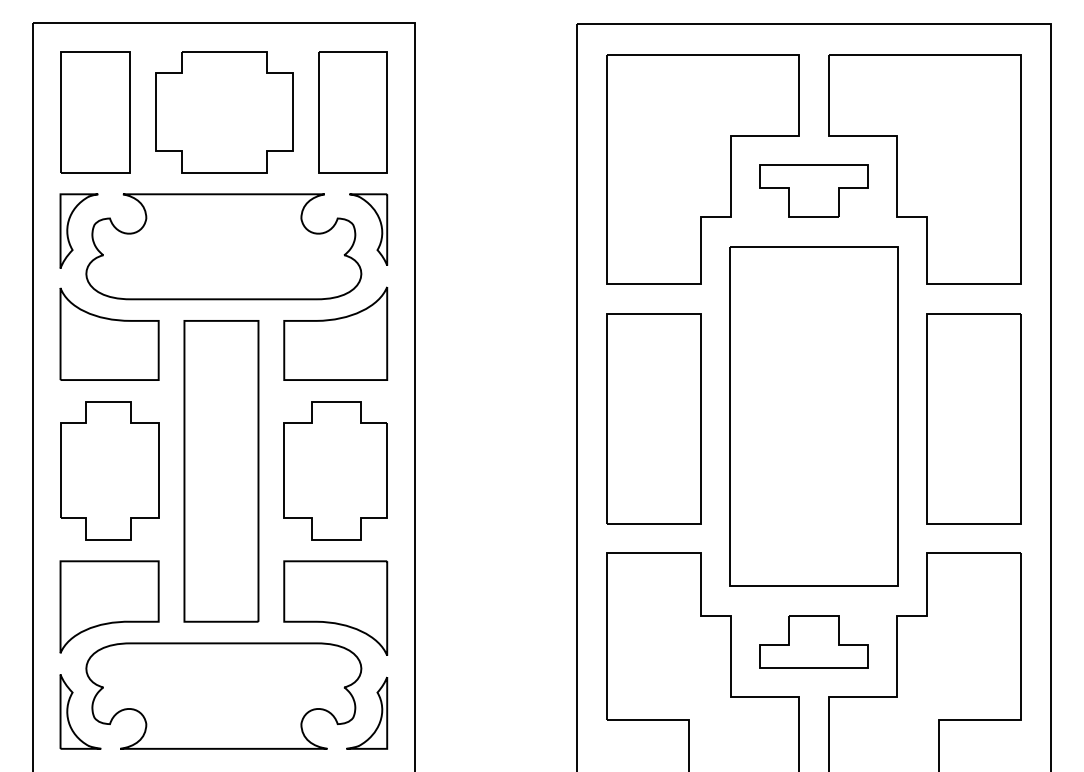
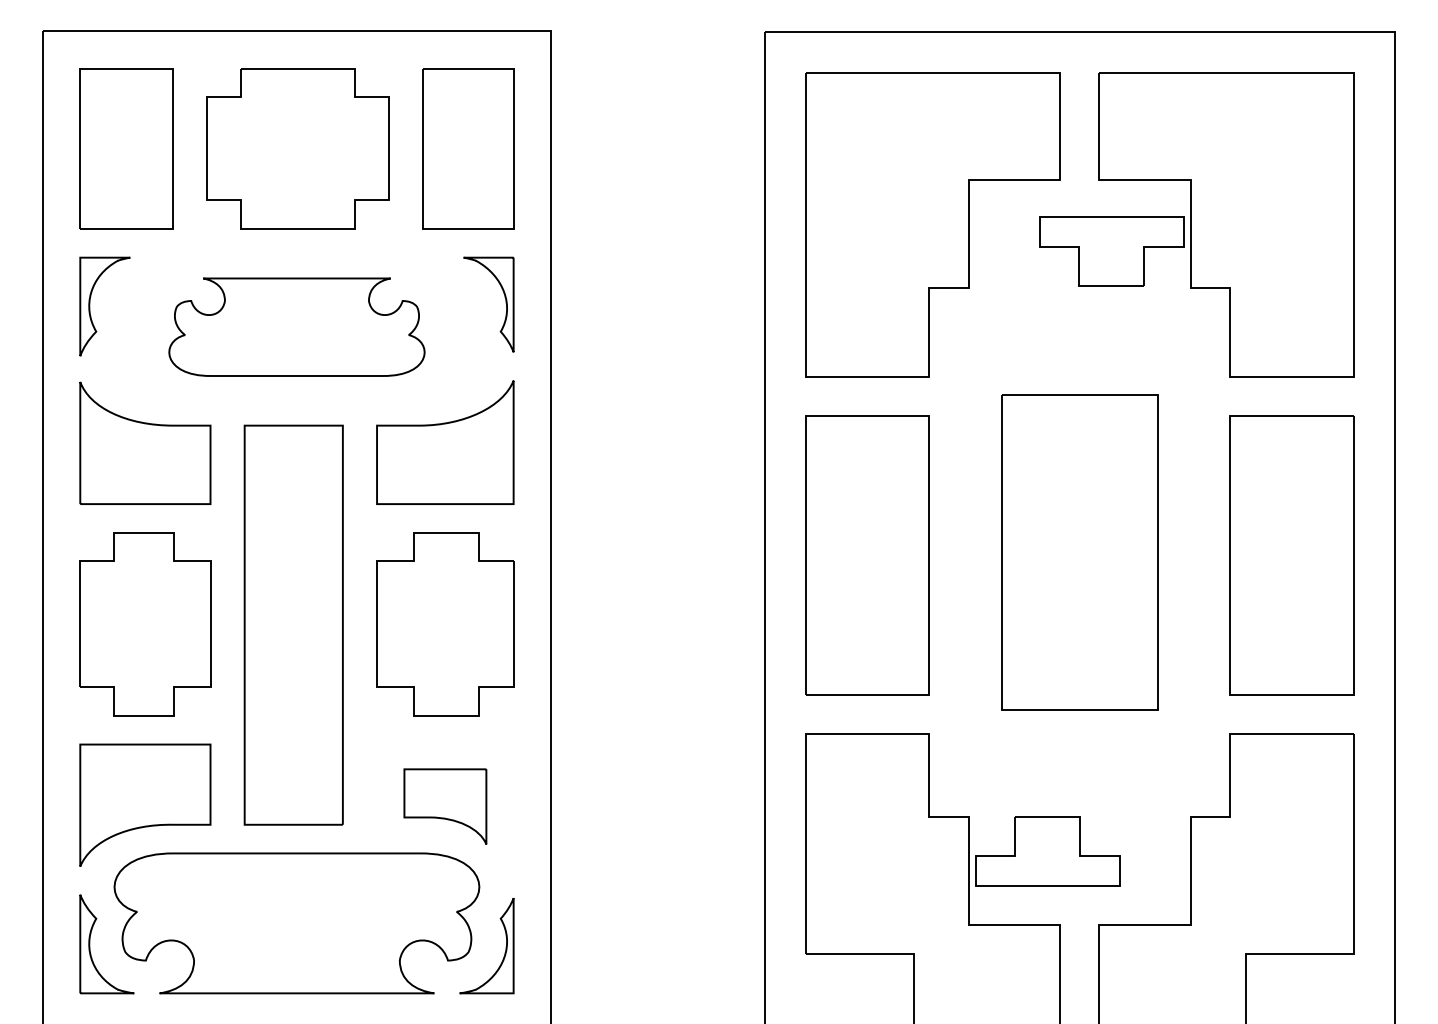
part: (813, 191) -> (1111, 251), moved
part: (223, 246) -> (296, 326), size x0.7
part: (813, 416) -> (1079, 552), size x0.7
part: (335, 607) -> (445, 806), size x0.6
part: (813, 641) -> (1047, 851), moved

